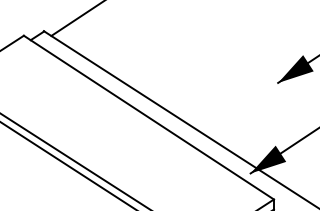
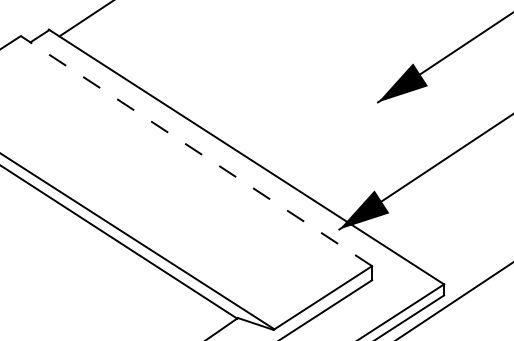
line: (148, 117) -> (196, 151), solid -> dashed

